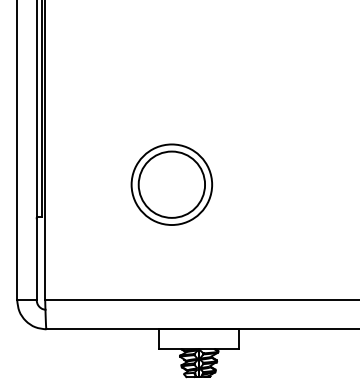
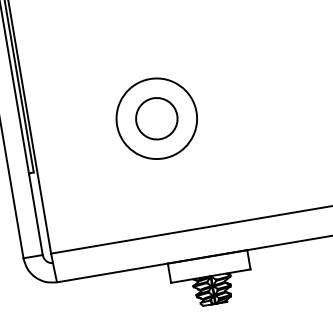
circle: (171, 184) -> (156, 118), size x0.62

